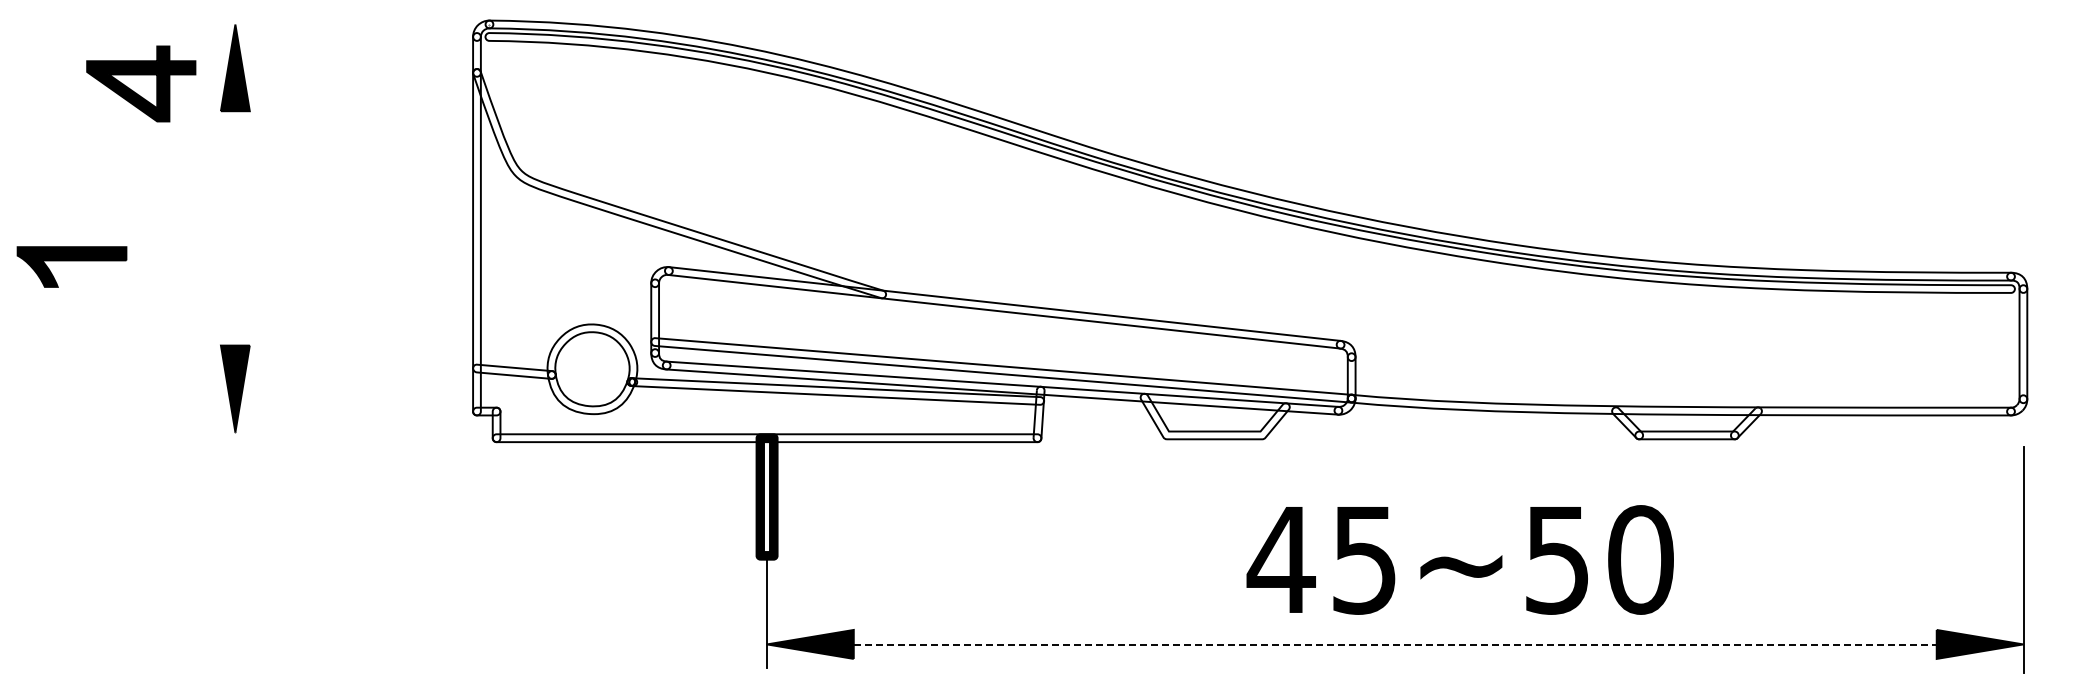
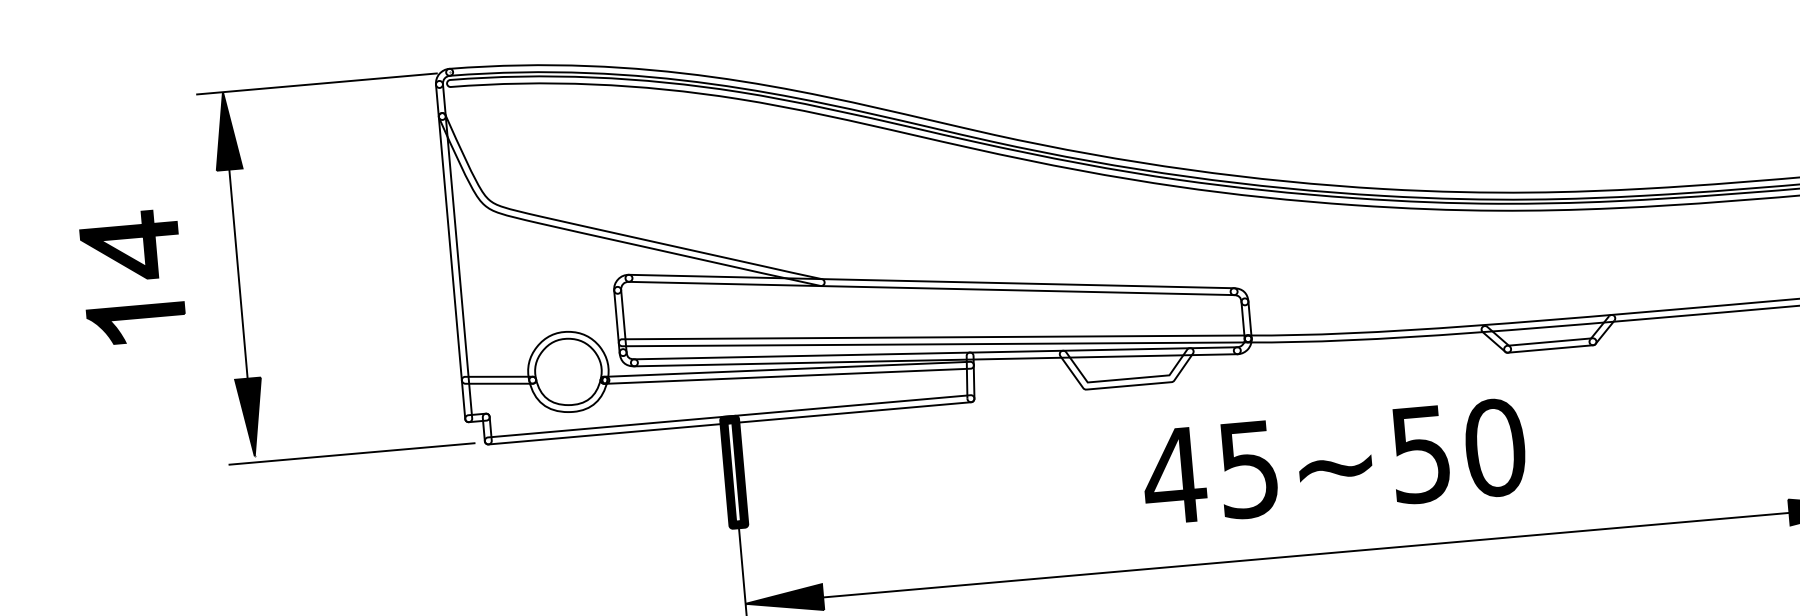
line: (340, 24) -> (316, 83), added
part: (141, 83) -> (130, 245), moved
line: (235, 228) -> (238, 274), added
part: (71, 266) -> (136, 323), moved
line: (343, 439) -> (351, 454), added
text: (1459, 559) -> (1333, 461), moved
line: (1395, 644) -> (1306, 554), dashed -> solid

